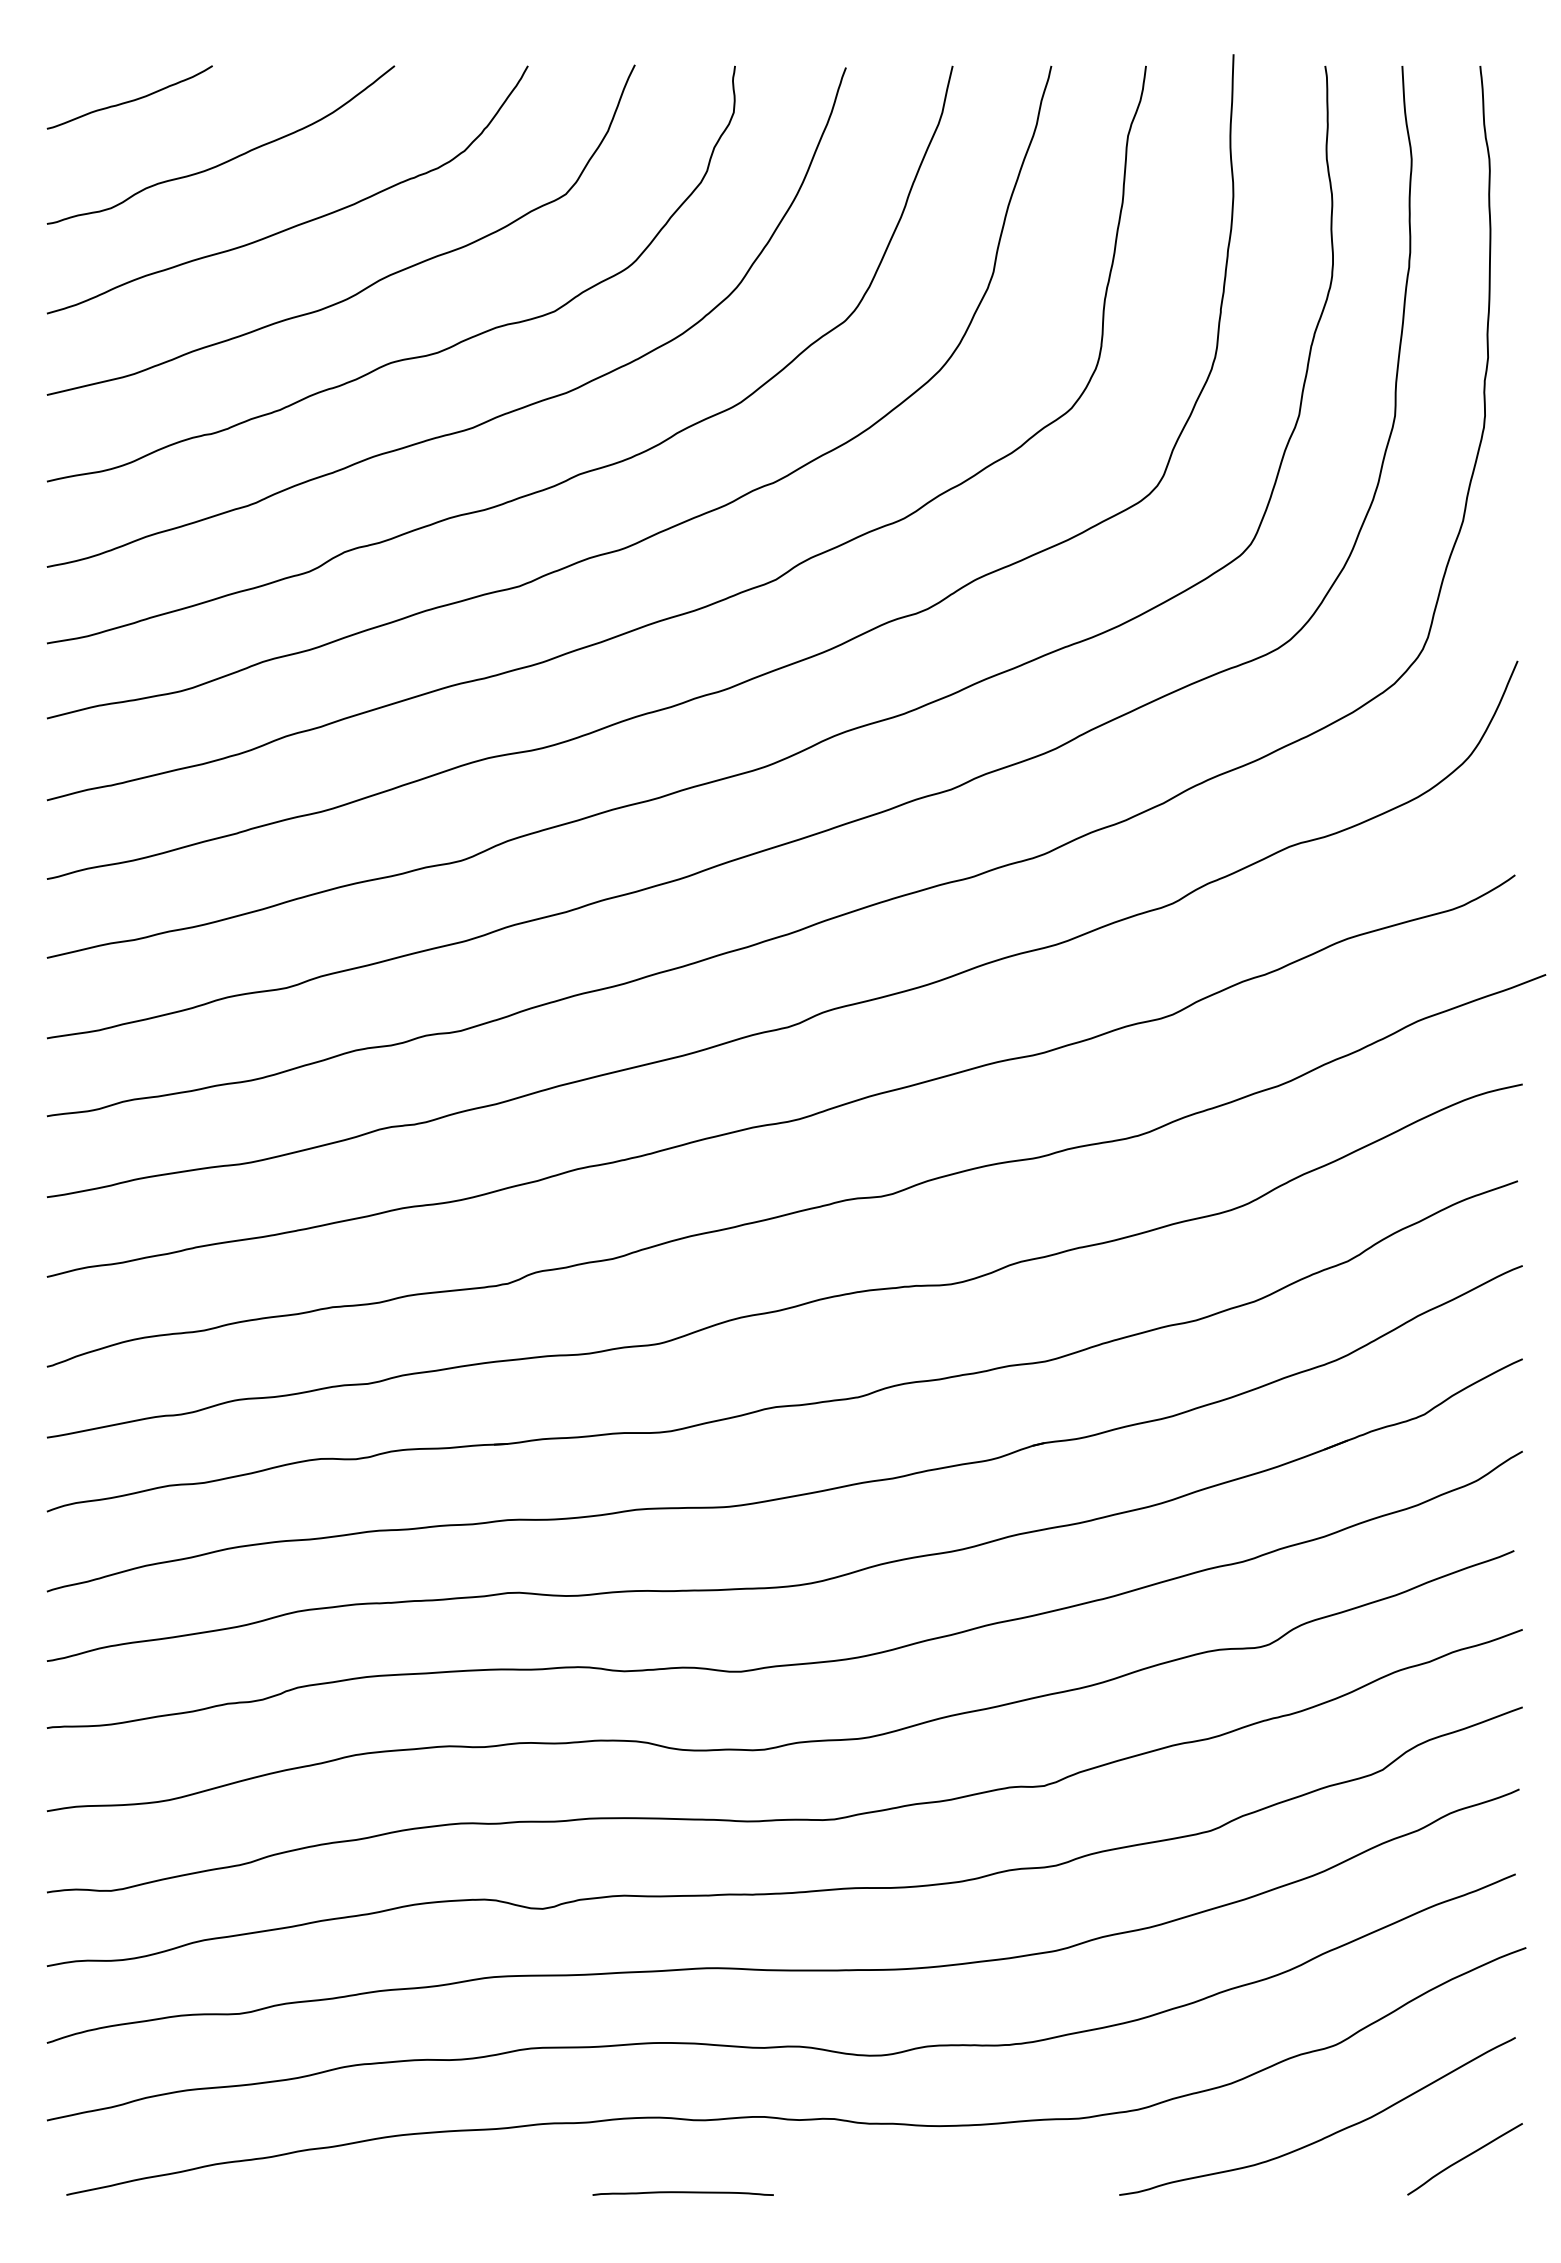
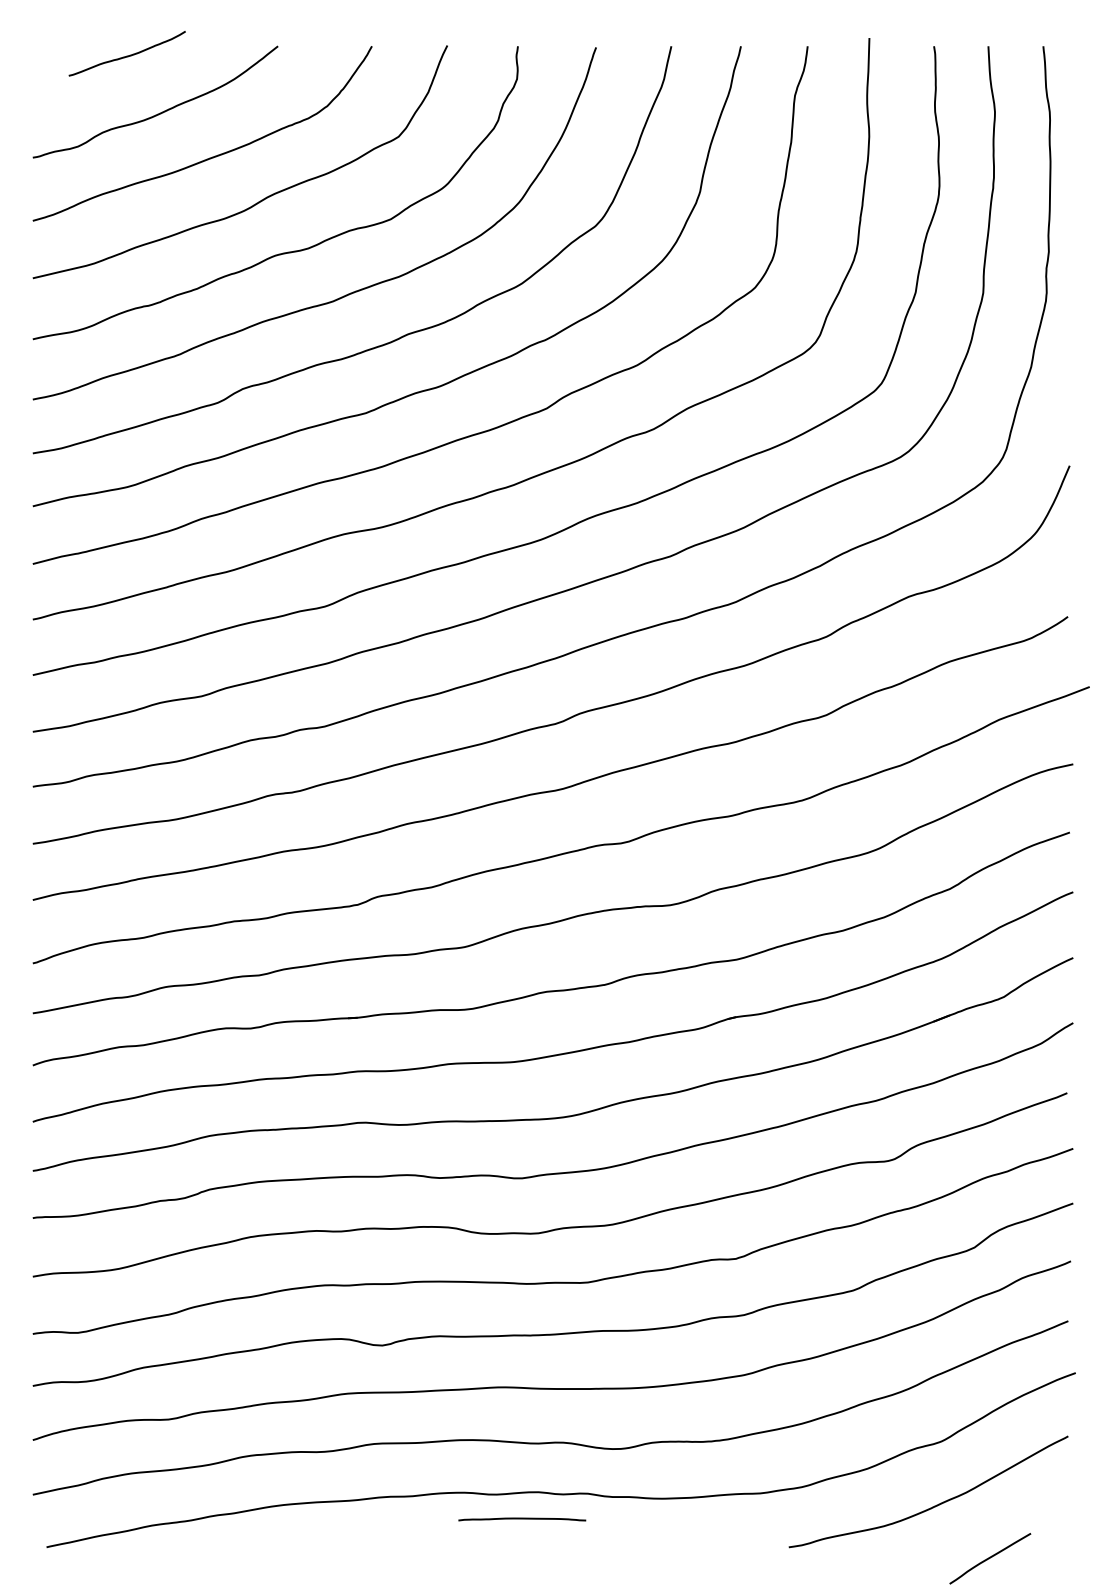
curve: (129, 100) -> (127, 55), moved
curve: (1464, 2158) -> (989, 1558), moved
curve: (682, 2193) -> (521, 1519), moved

